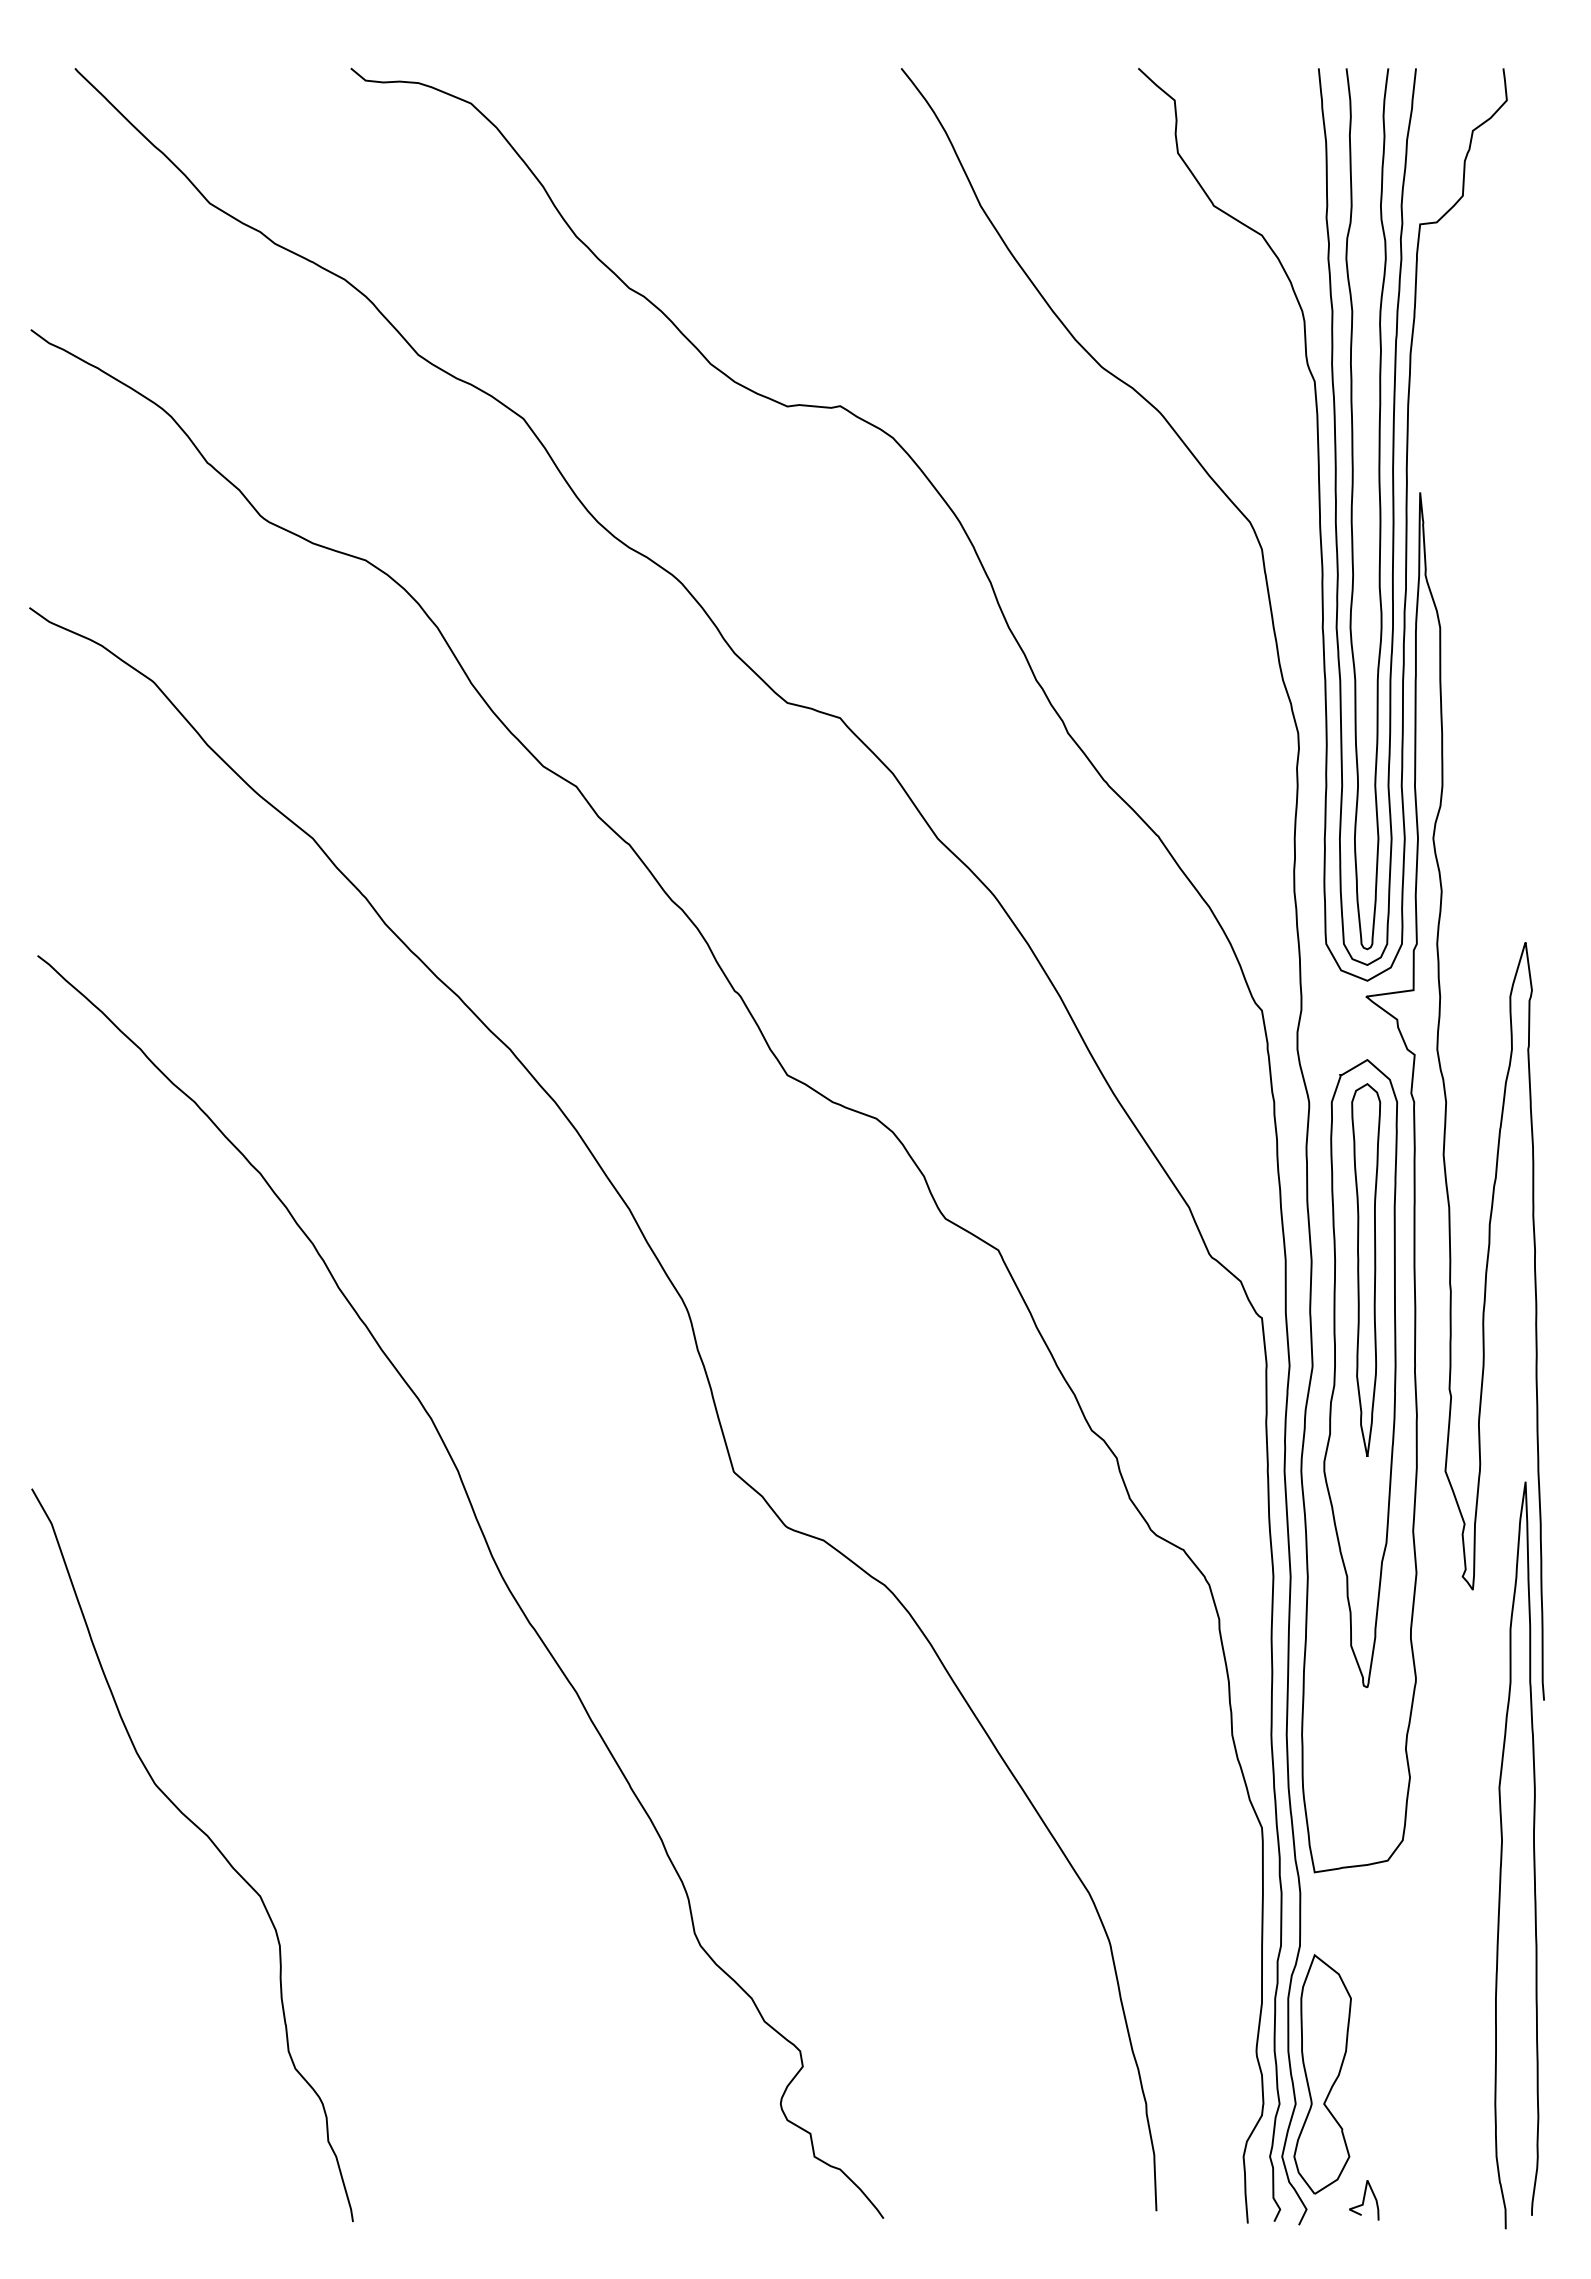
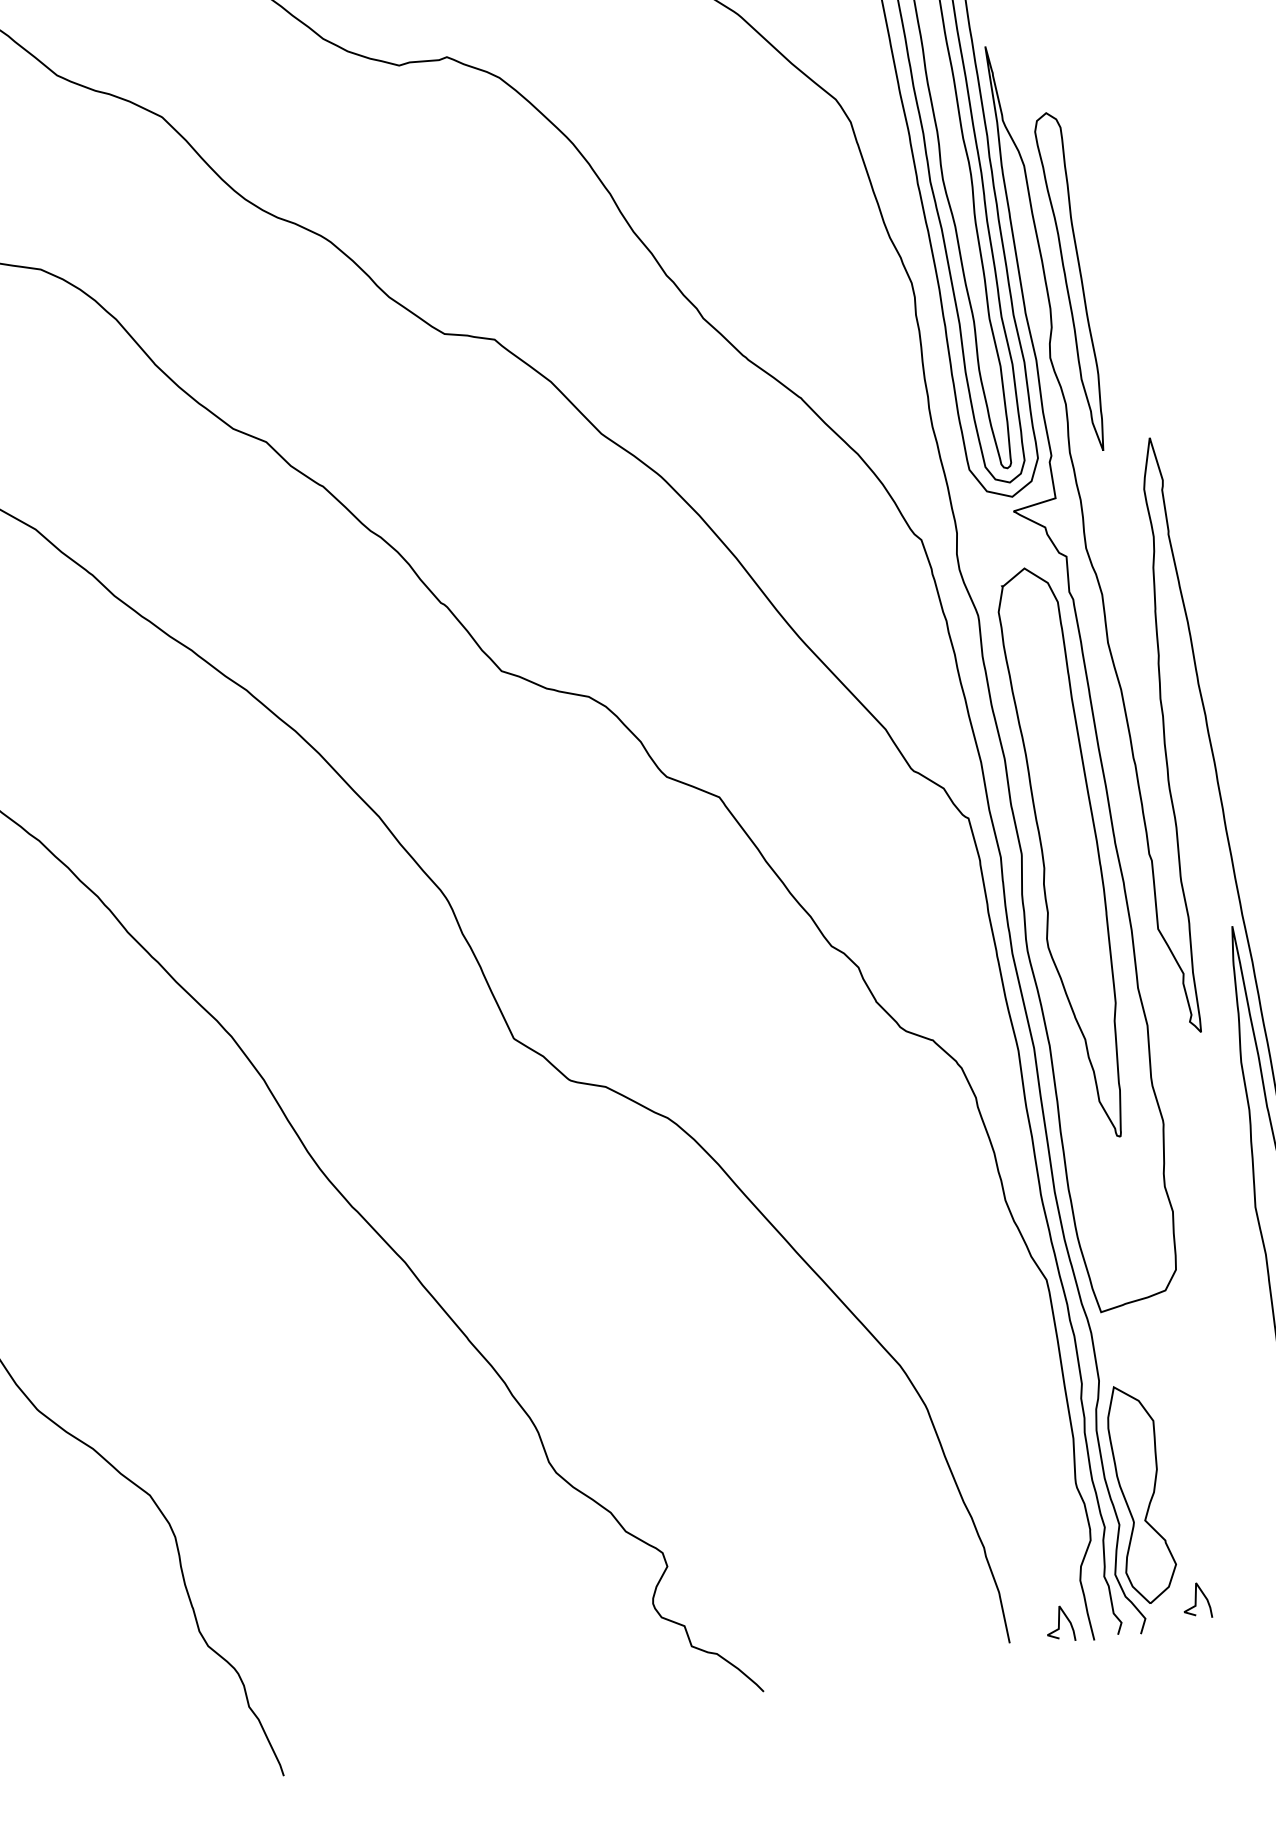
part: (1366, 1269) -> (1073, 281), moved
curve: (1213, 2200) -> (1059, 1624), added

